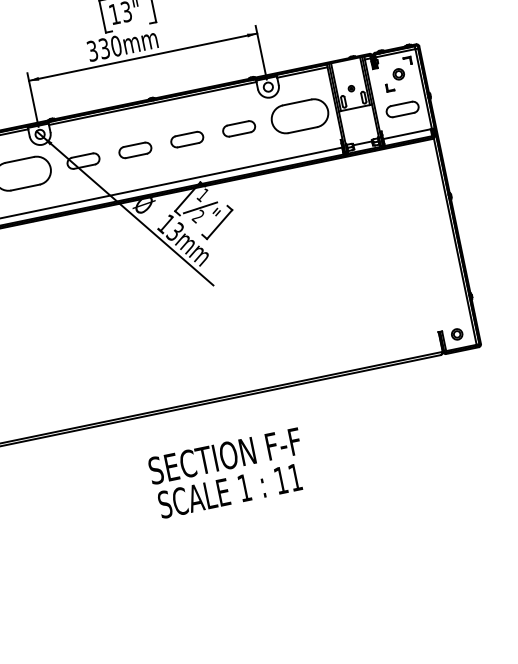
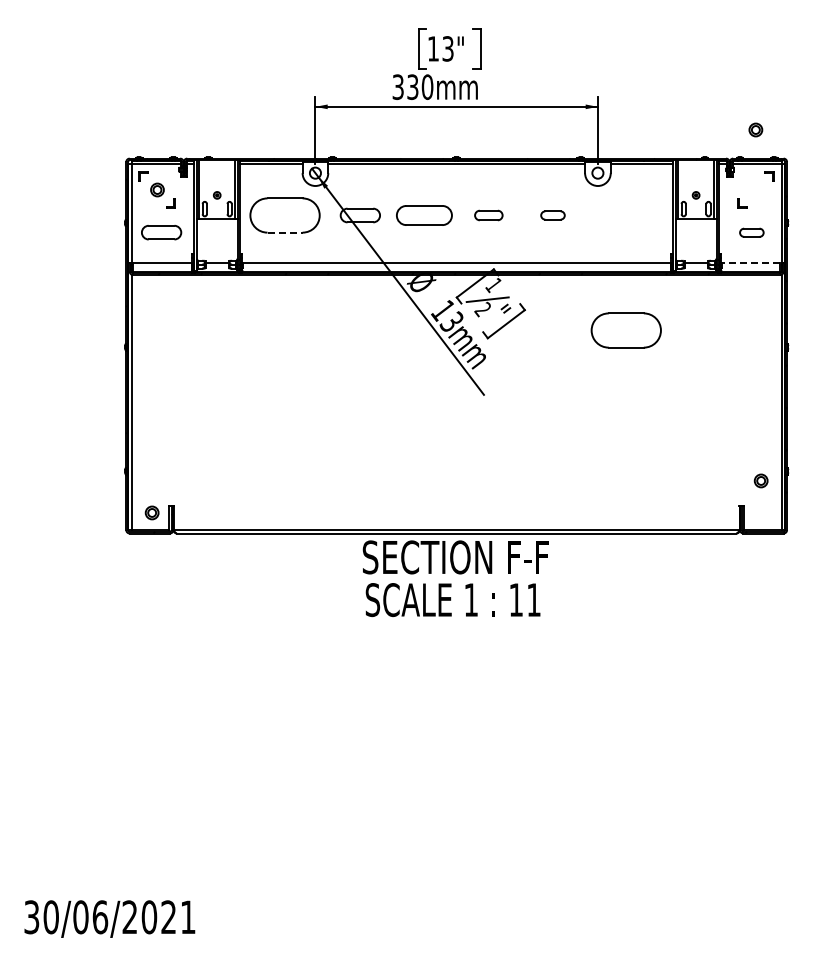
part: (398, 73) -> (755, 129), moved
part: (402, 109) -> (751, 232), size x0.6
part: (299, 116) -> (625, 330), moved
part: (238, 128) -> (552, 215), size x0.6
line: (406, 134) -> (750, 263), solid -> dashed
part: (187, 139) -> (488, 215), size x0.7
part: (135, 150) -> (424, 215), size x1.4
line: (25, 187) -> (285, 232), solid -> dashed
part: (456, 334) -> (760, 480), moved
text: (228, 473) -> (455, 578), moved

